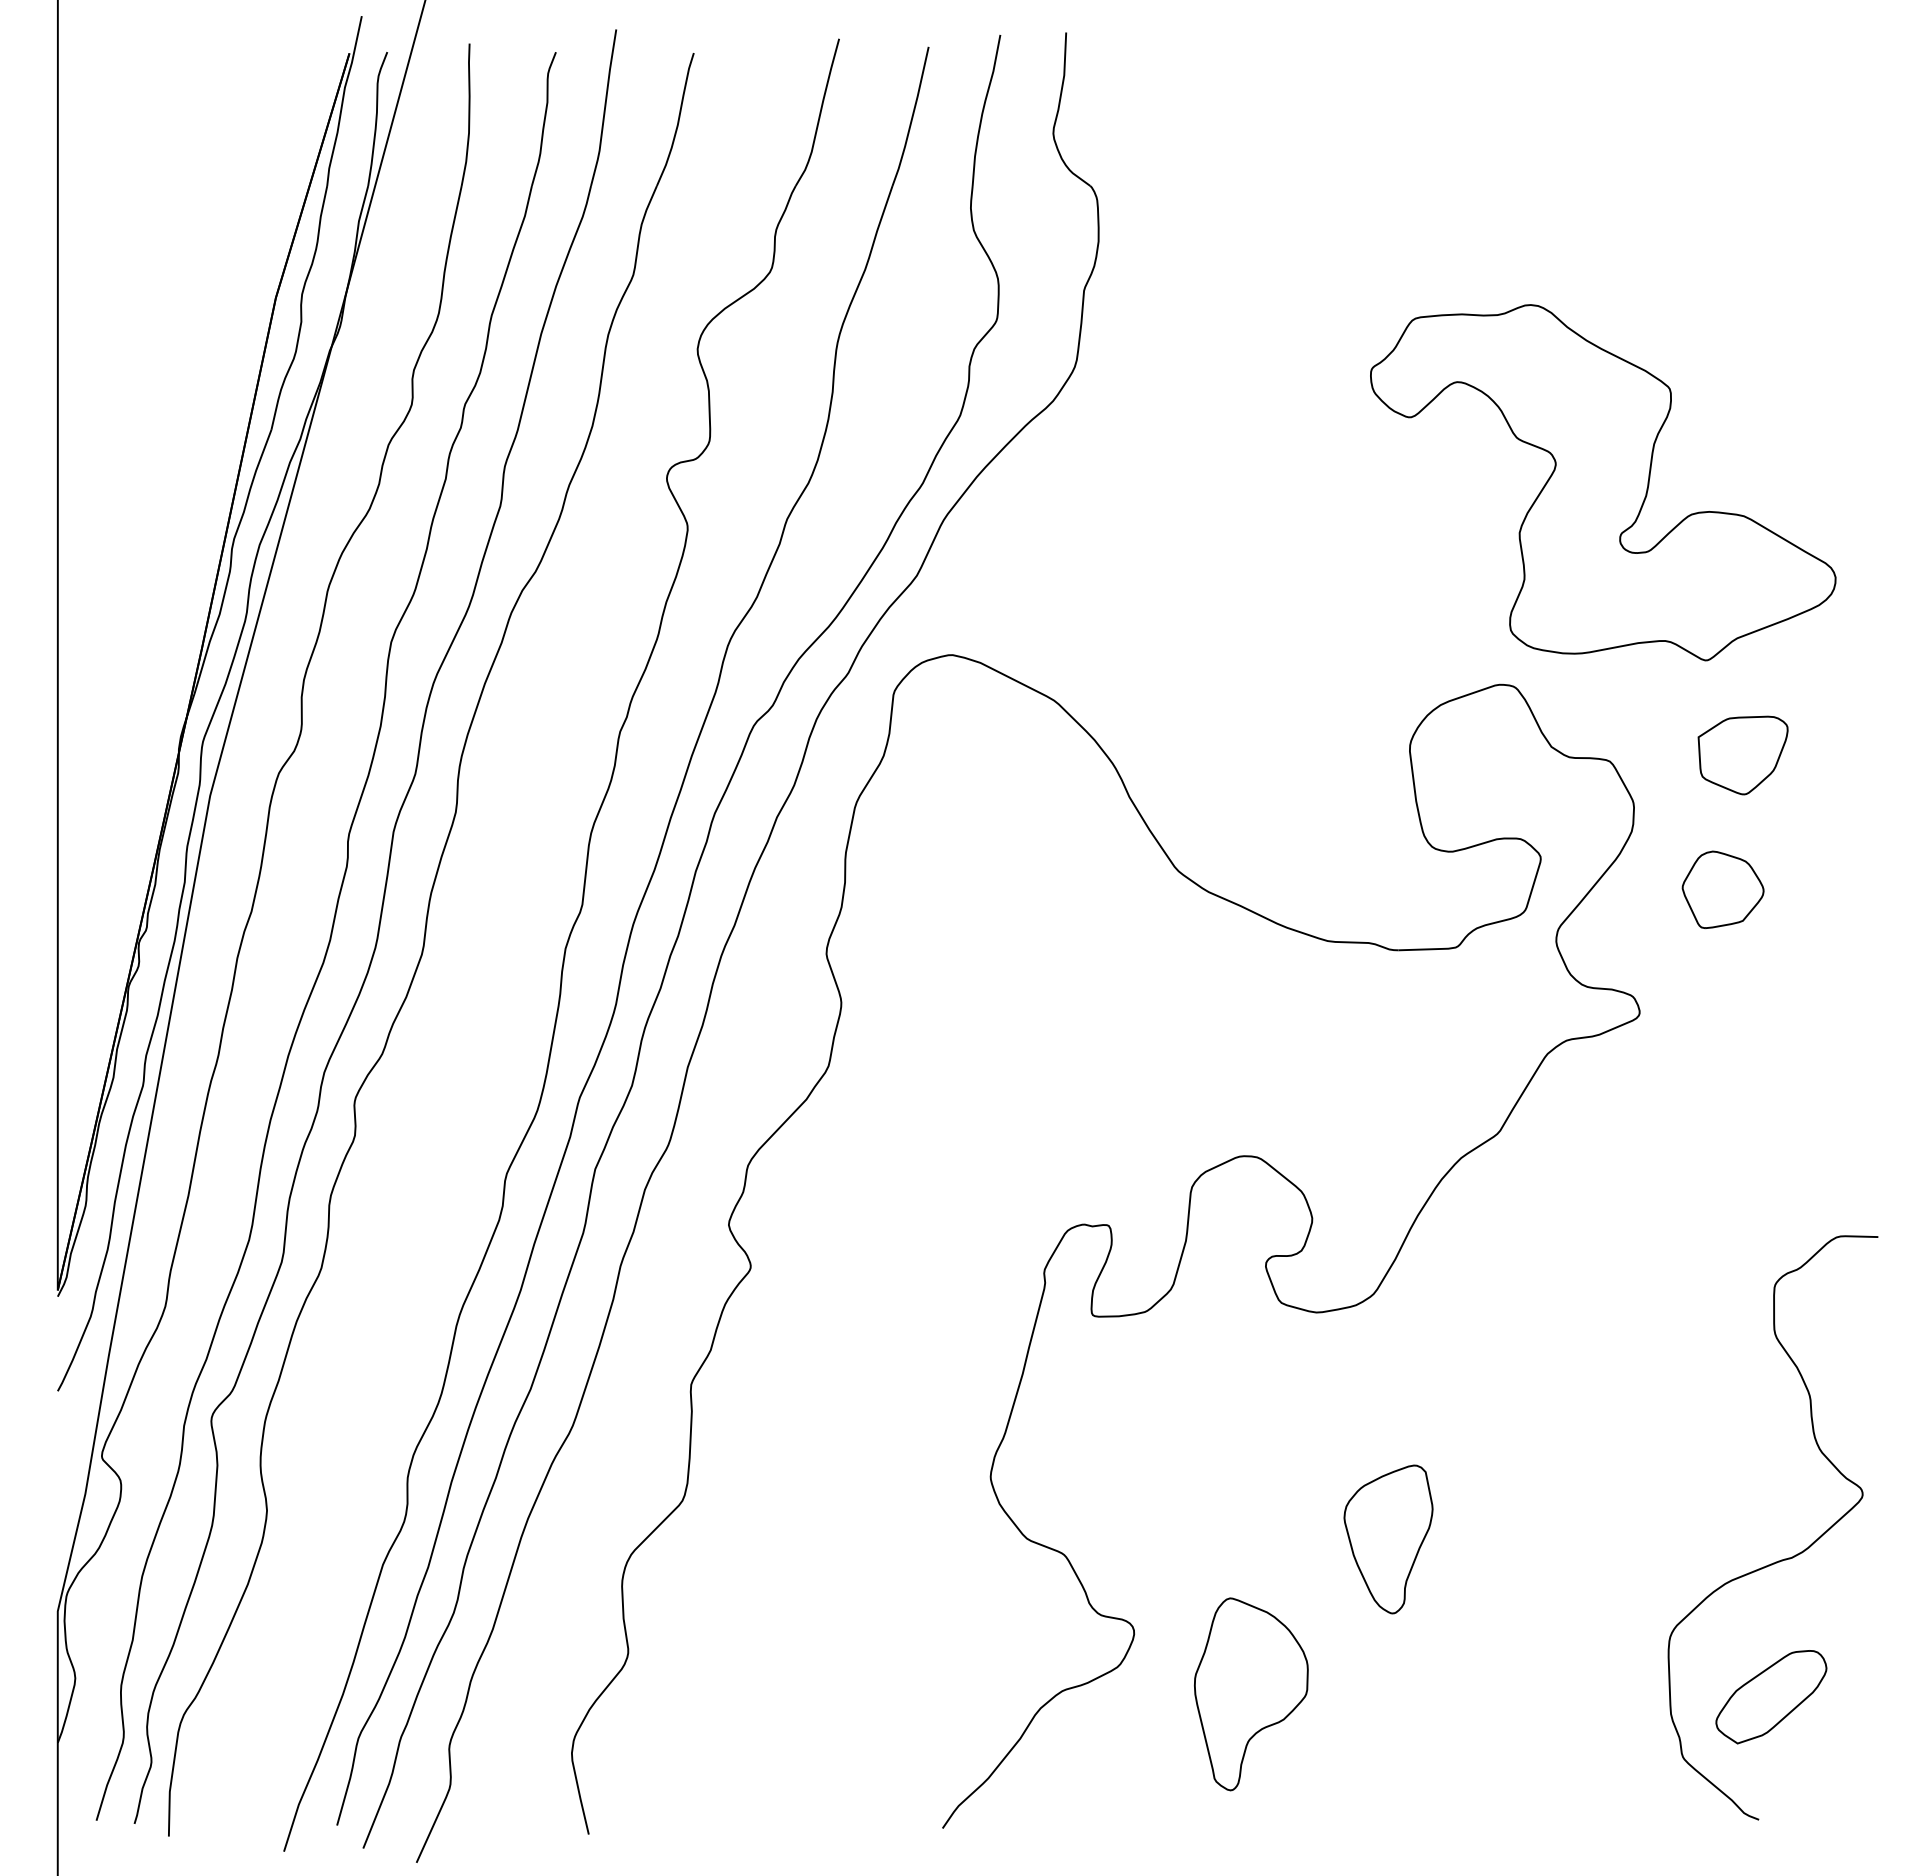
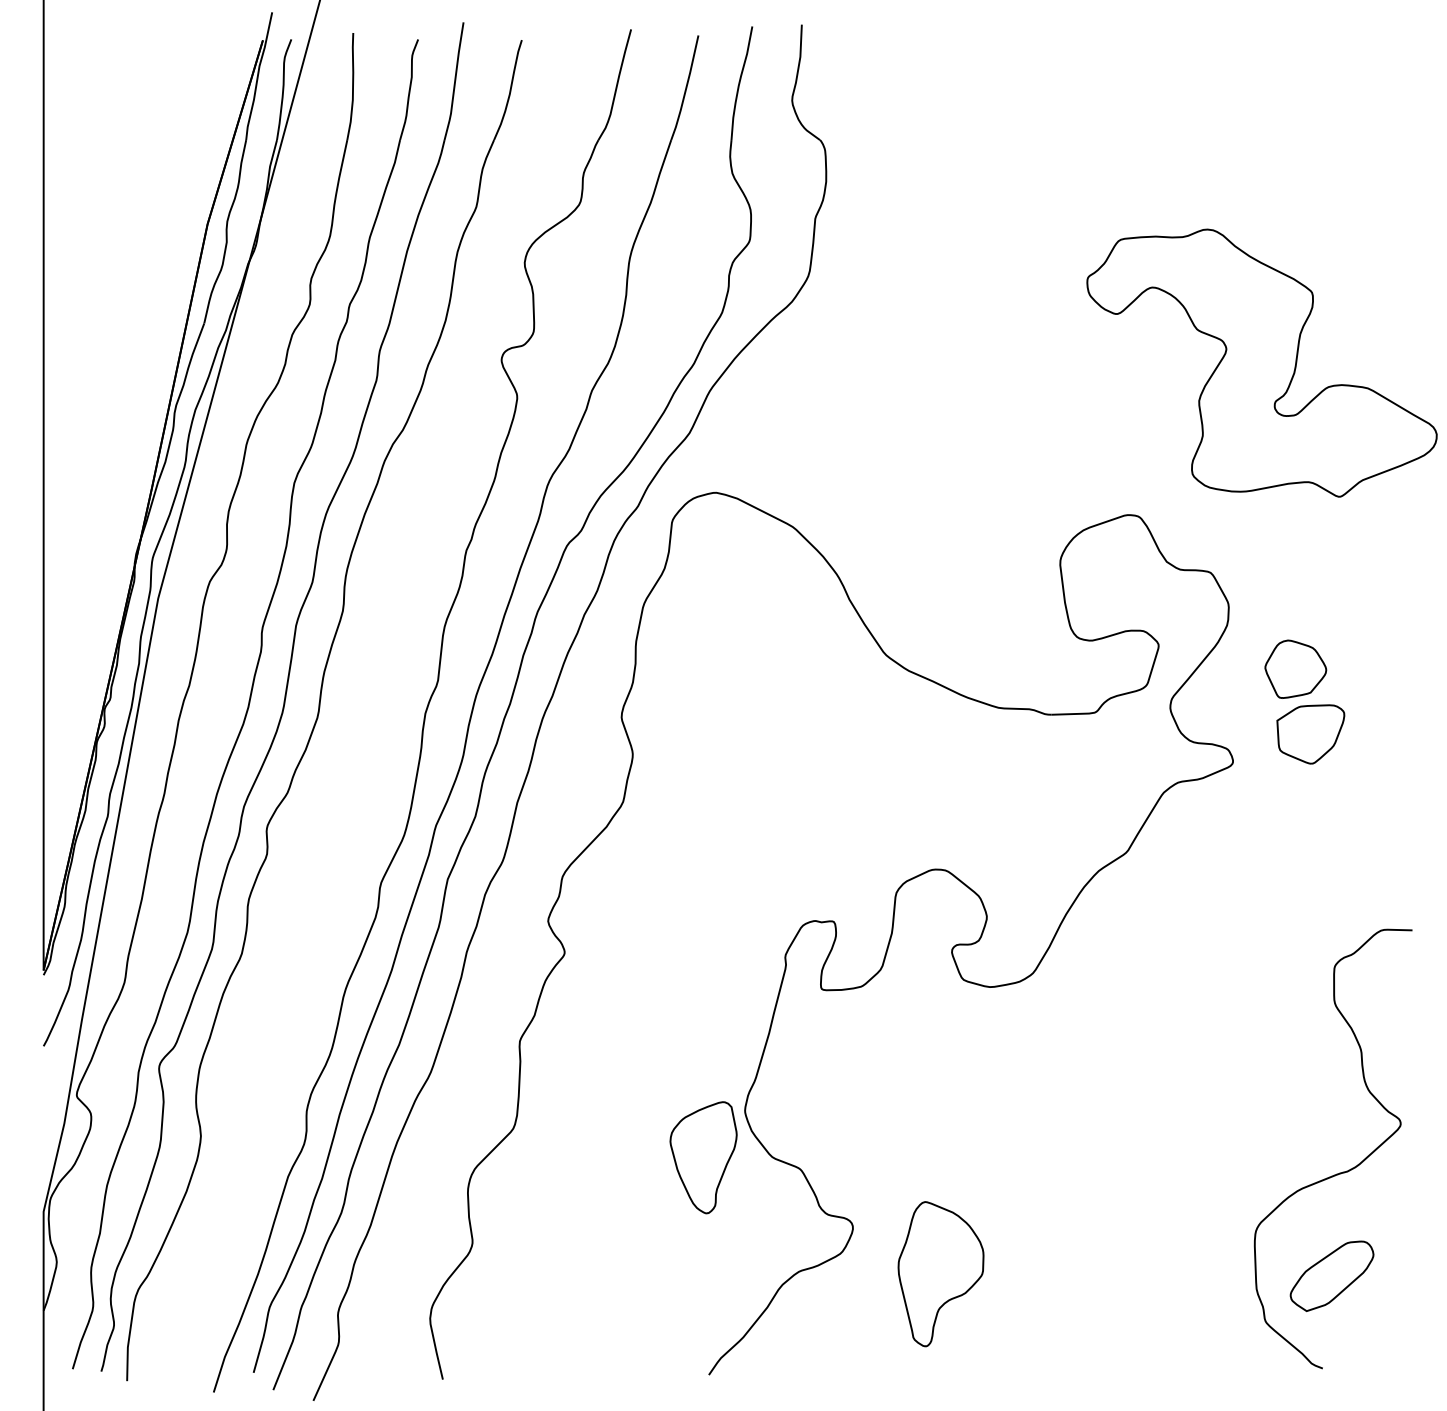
part: (1603, 482) -> (1262, 363), moved
part: (1742, 755) -> (1310, 734), moved
part: (1388, 1539) -> (703, 1157), moved

